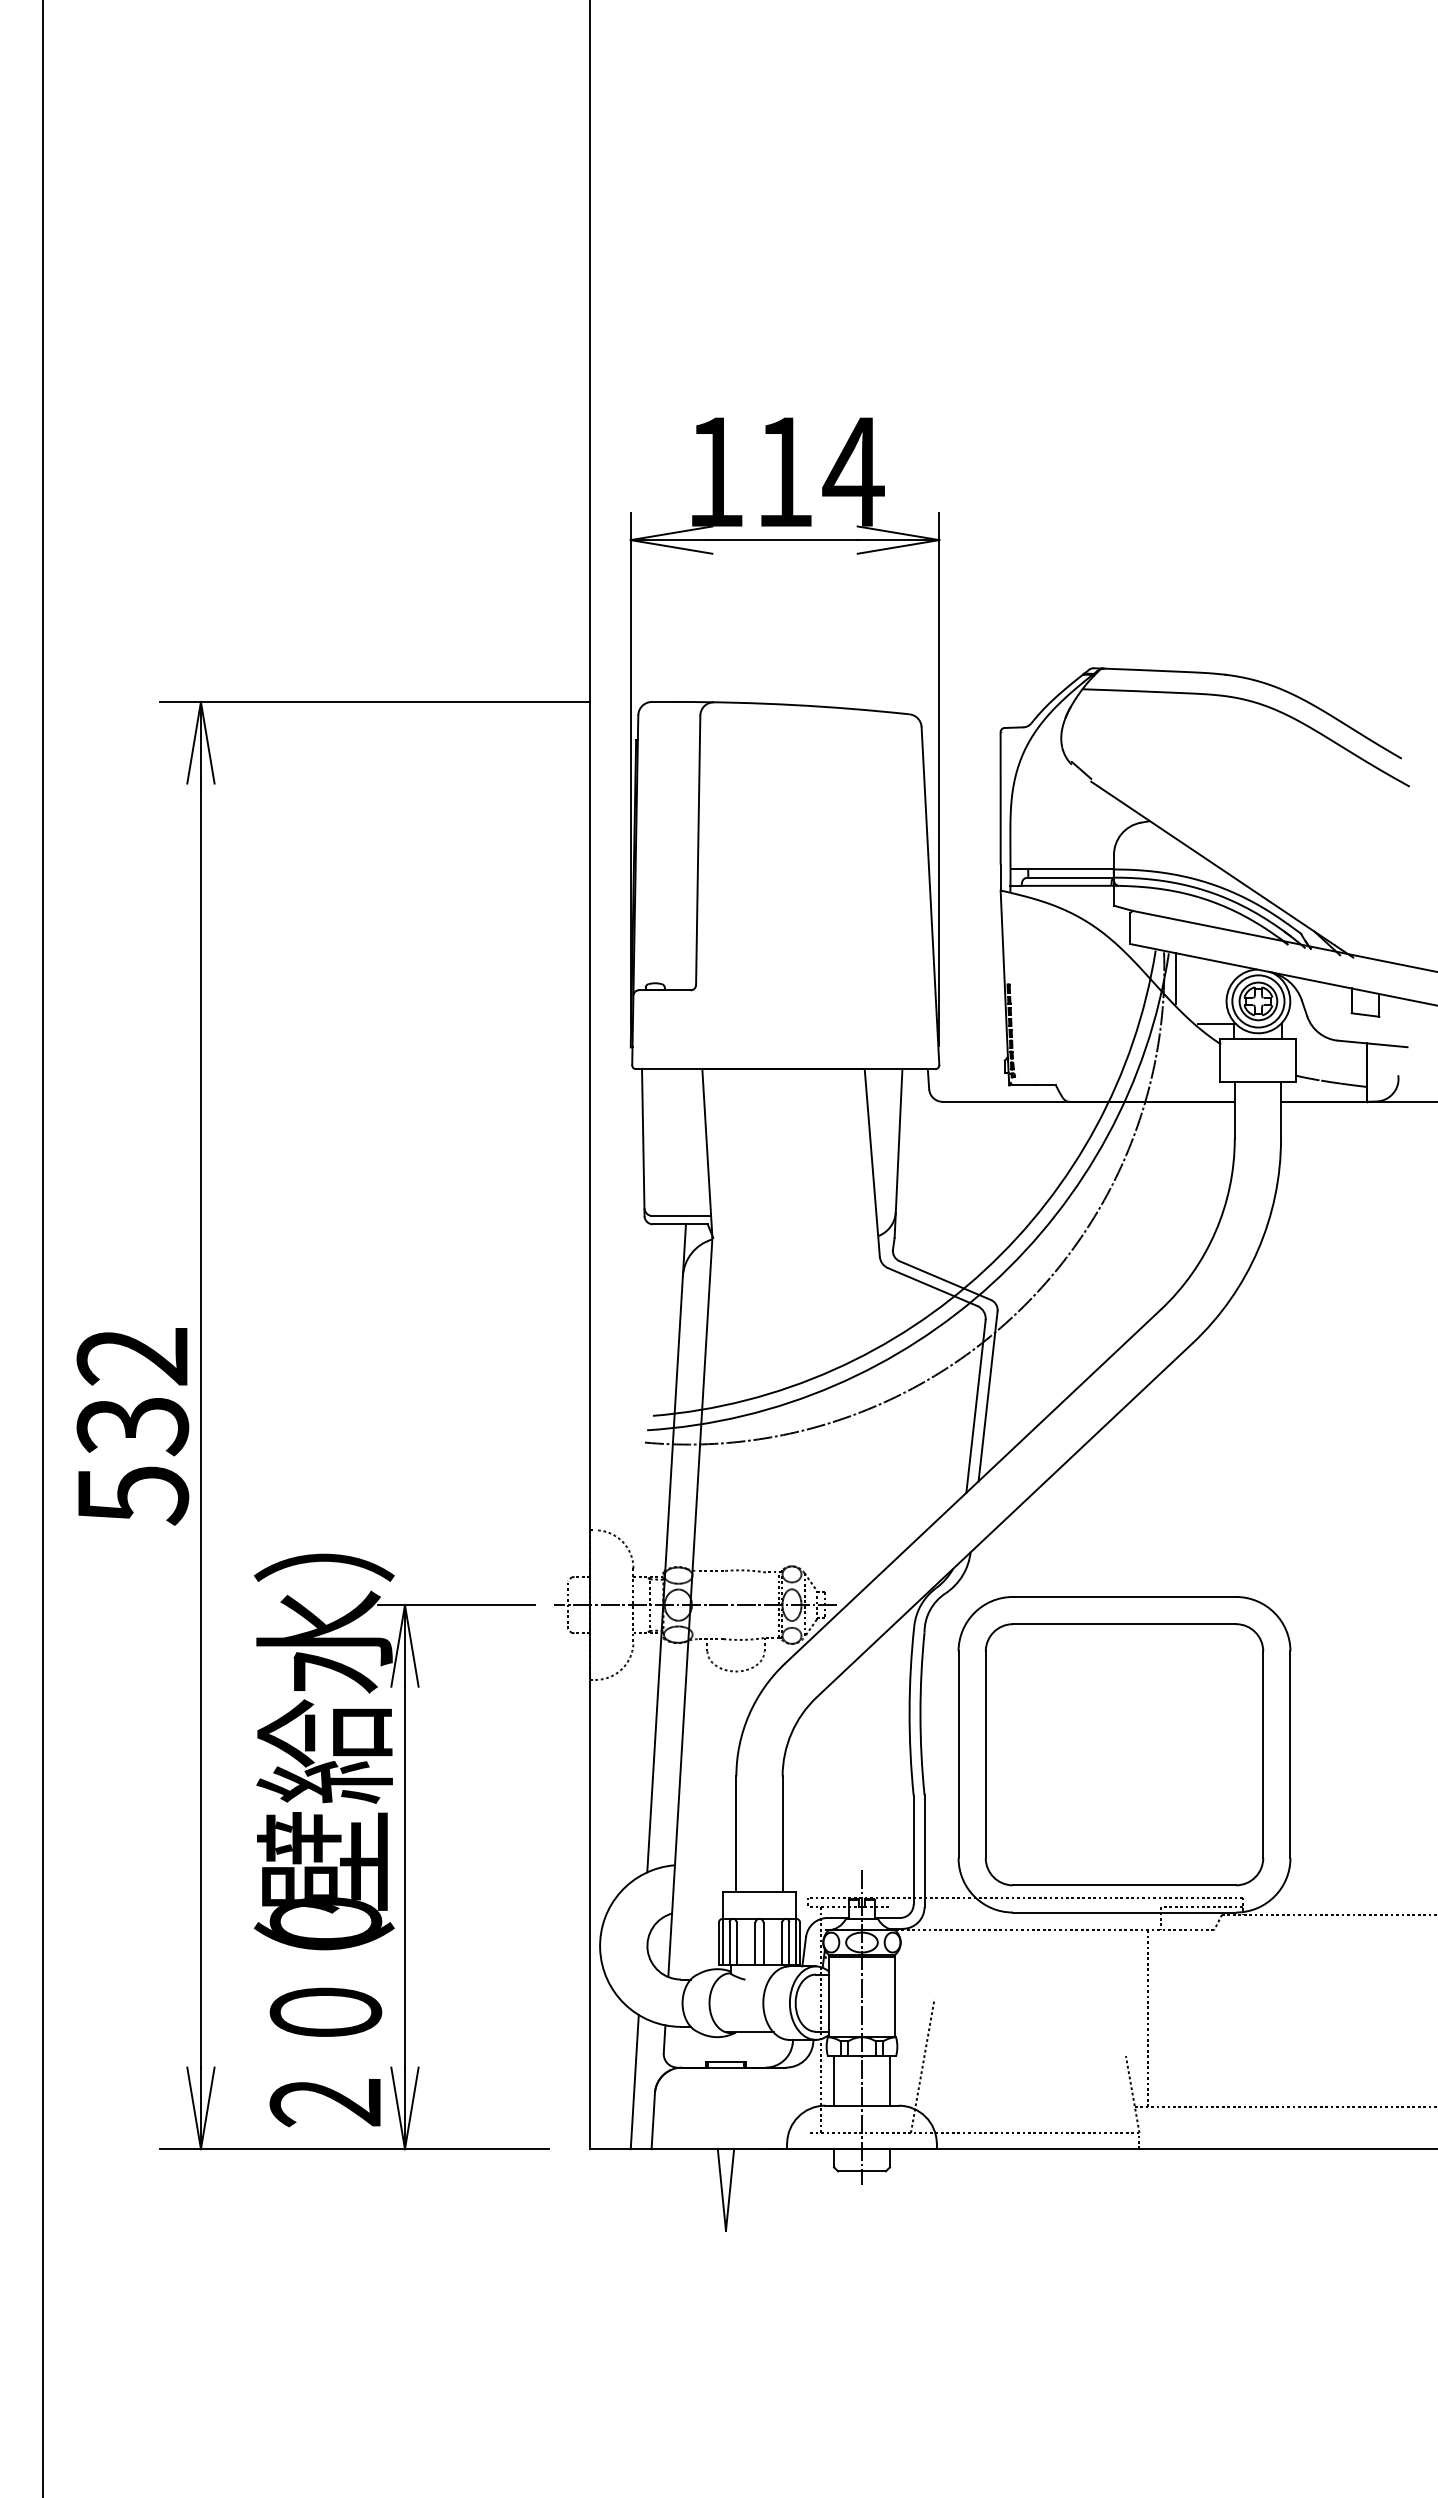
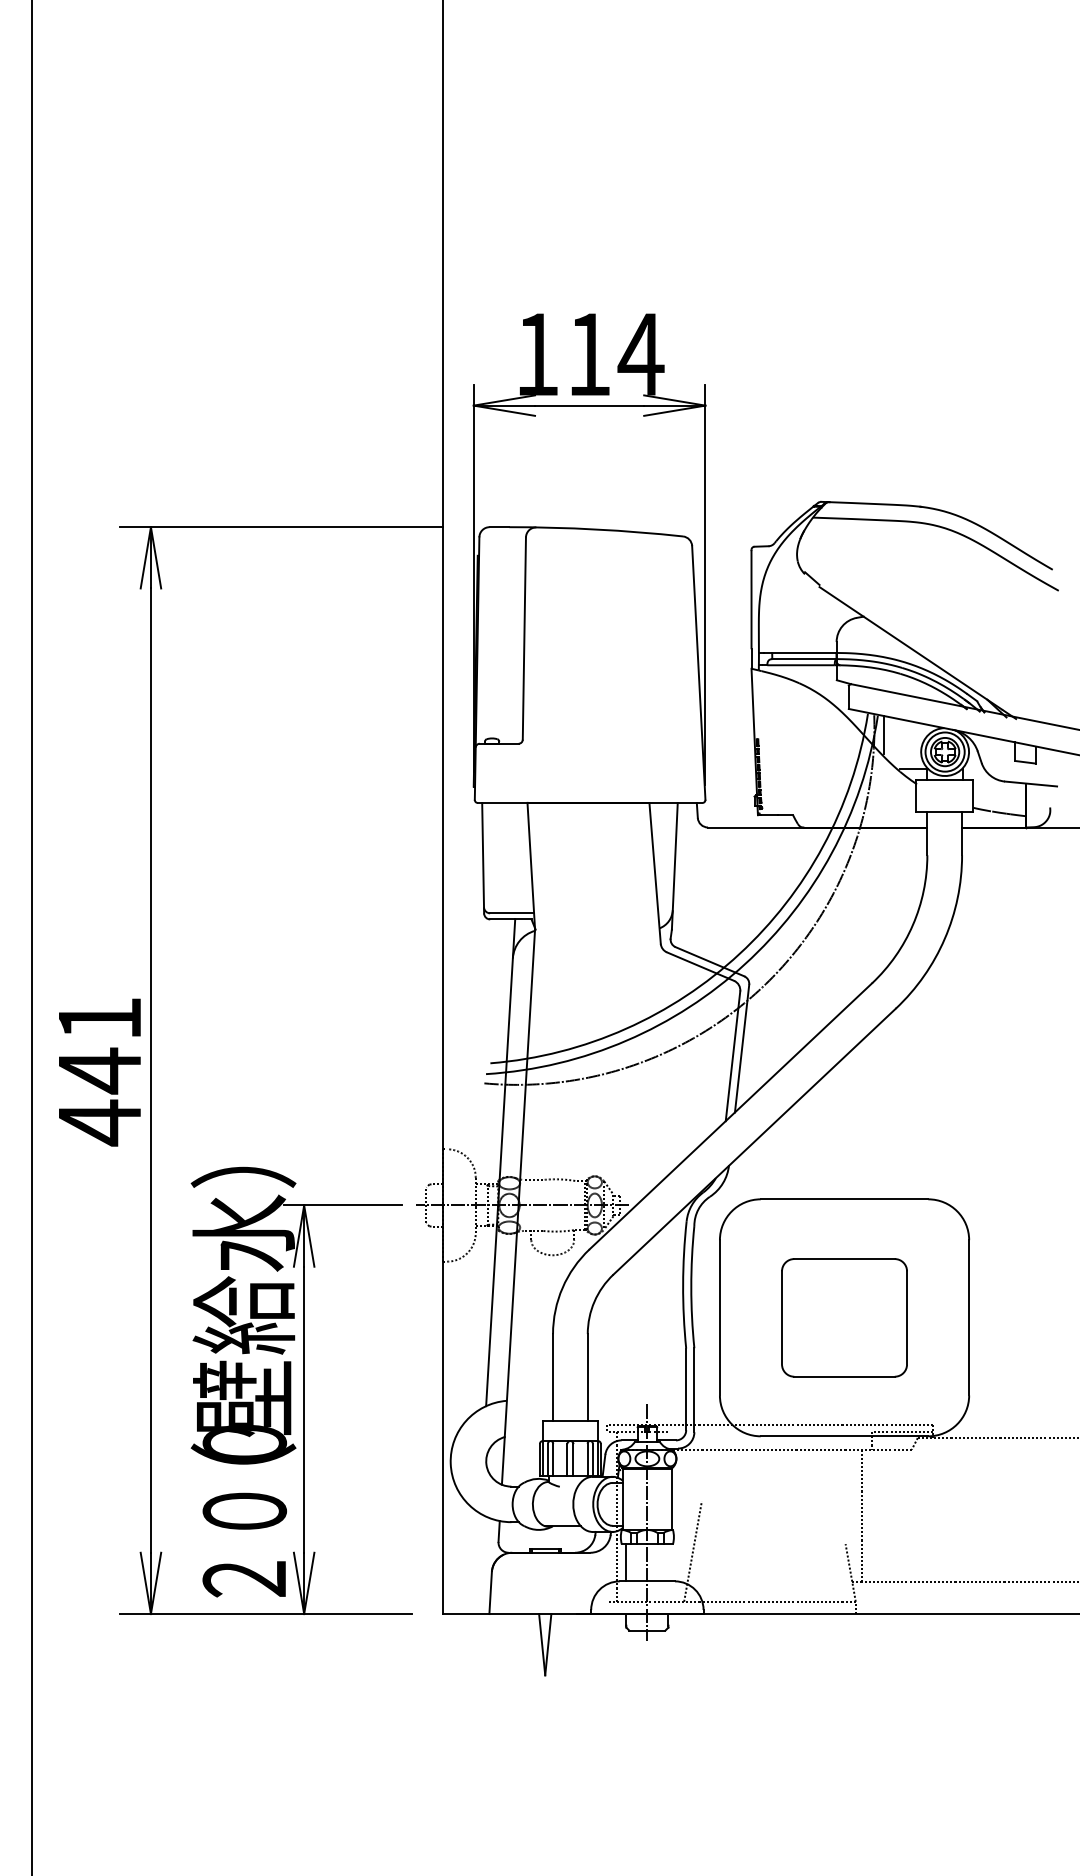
text: (132, 1427) -> (99, 1072), 532 -> 441
part: (1124, 1754) -> (844, 1317), size x0.6
line: (889, 2080) -> (668, 1562), removed
line: (634, 2081) -> (476, 1563), removed

